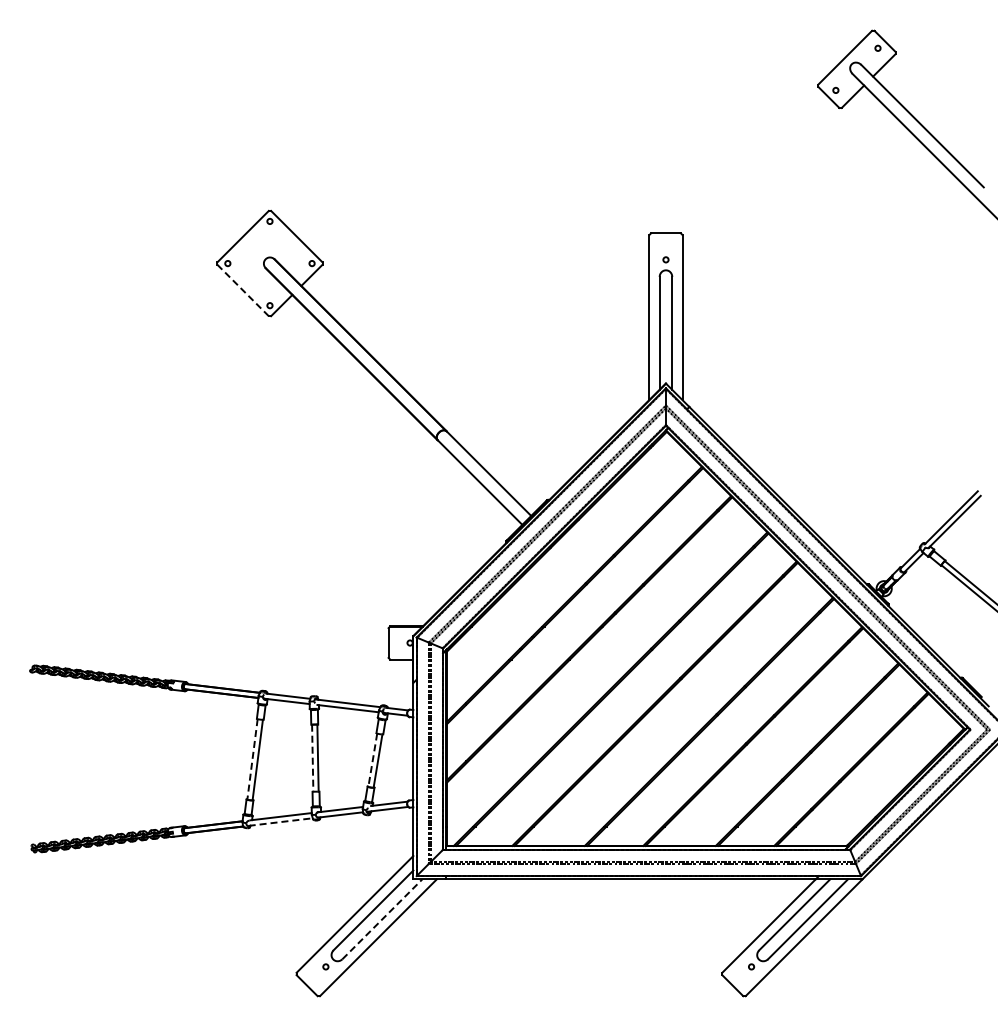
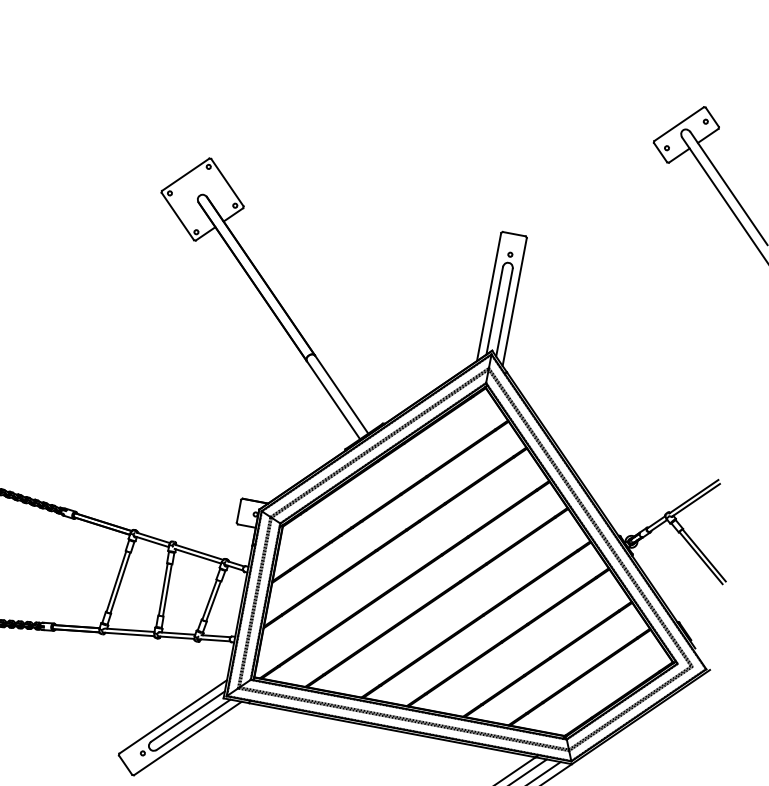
line: (243, 290) -> (178, 216), dashed -> solid
line: (312, 758) -> (163, 589), dashed -> solid
line: (252, 759) -> (116, 581), dashed -> solid
line: (372, 760) -> (209, 600), dashed -> solid
line: (281, 822) -> (129, 634), dashed -> solid
line: (382, 919) -> (193, 724), dashed -> solid

